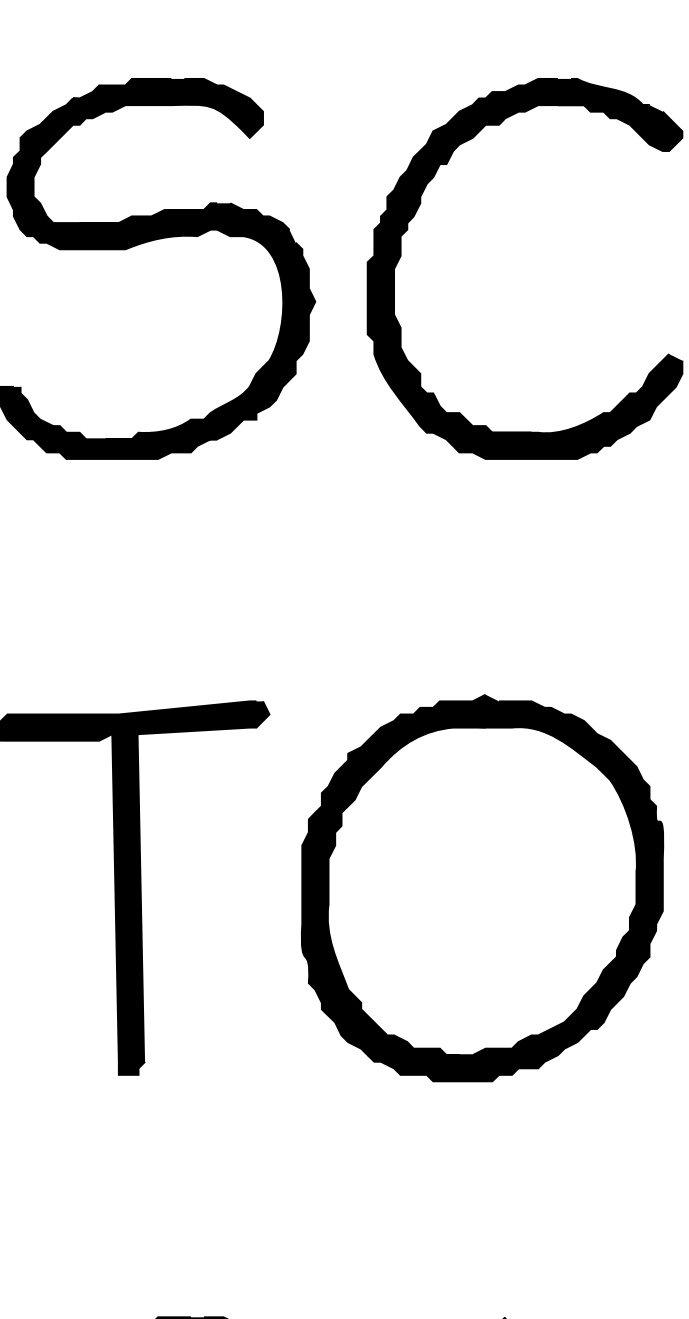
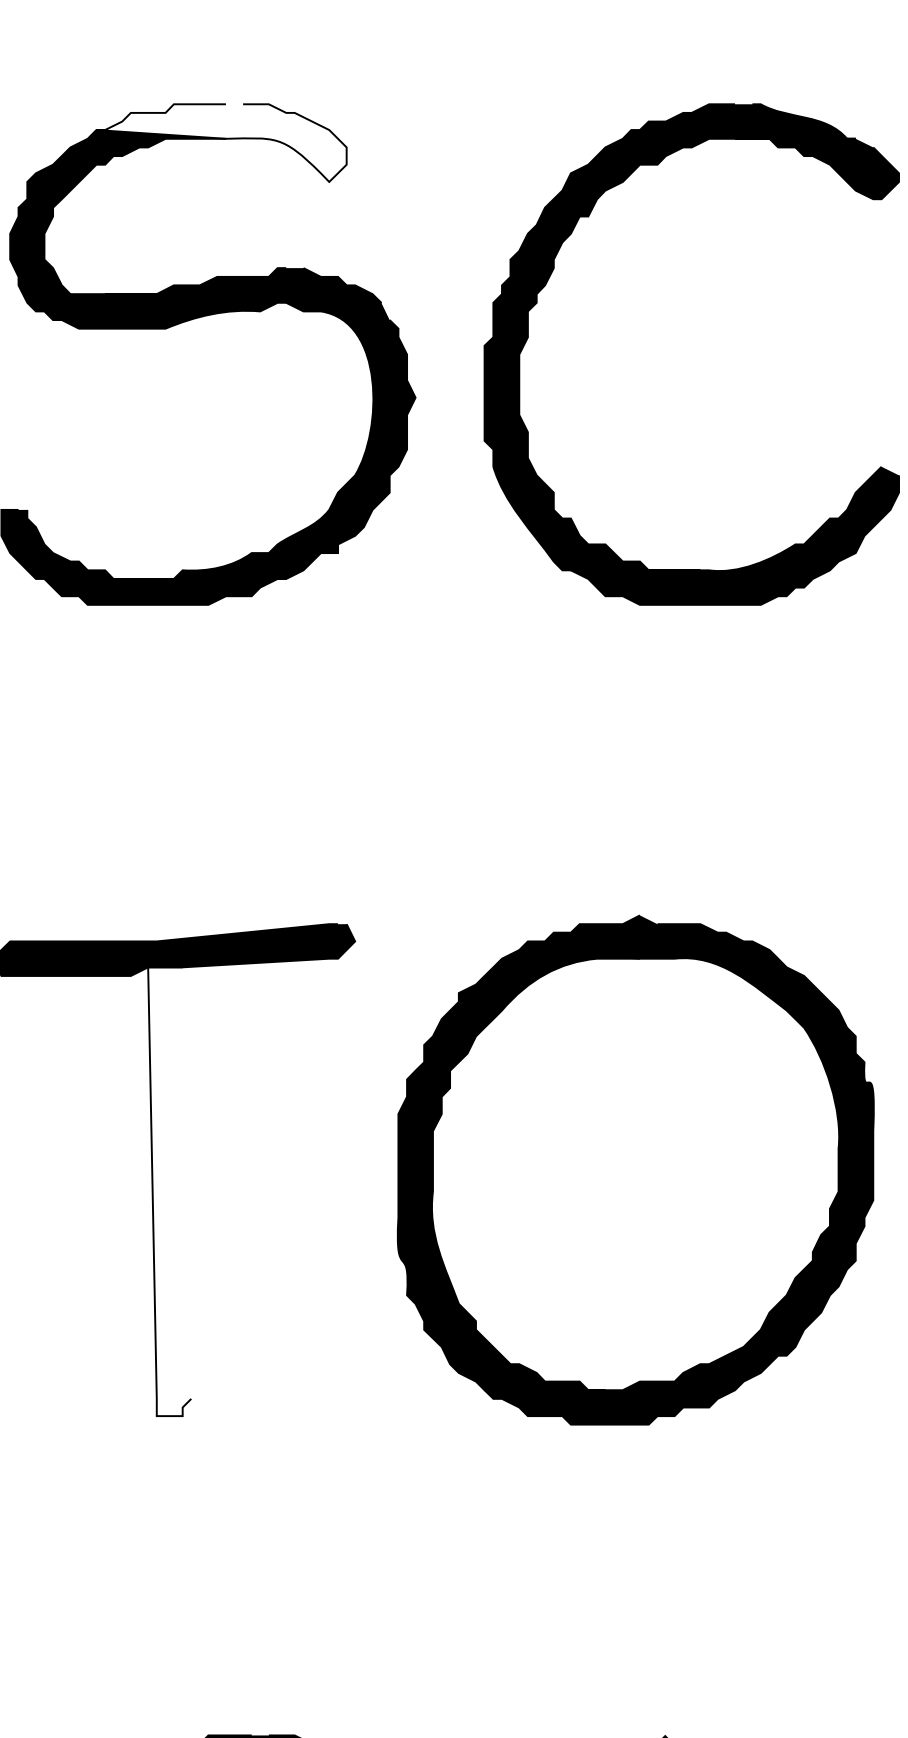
fill: (167, 107) -> (221, 142), removed
fill: (128, 904) -> (169, 1191), removed

